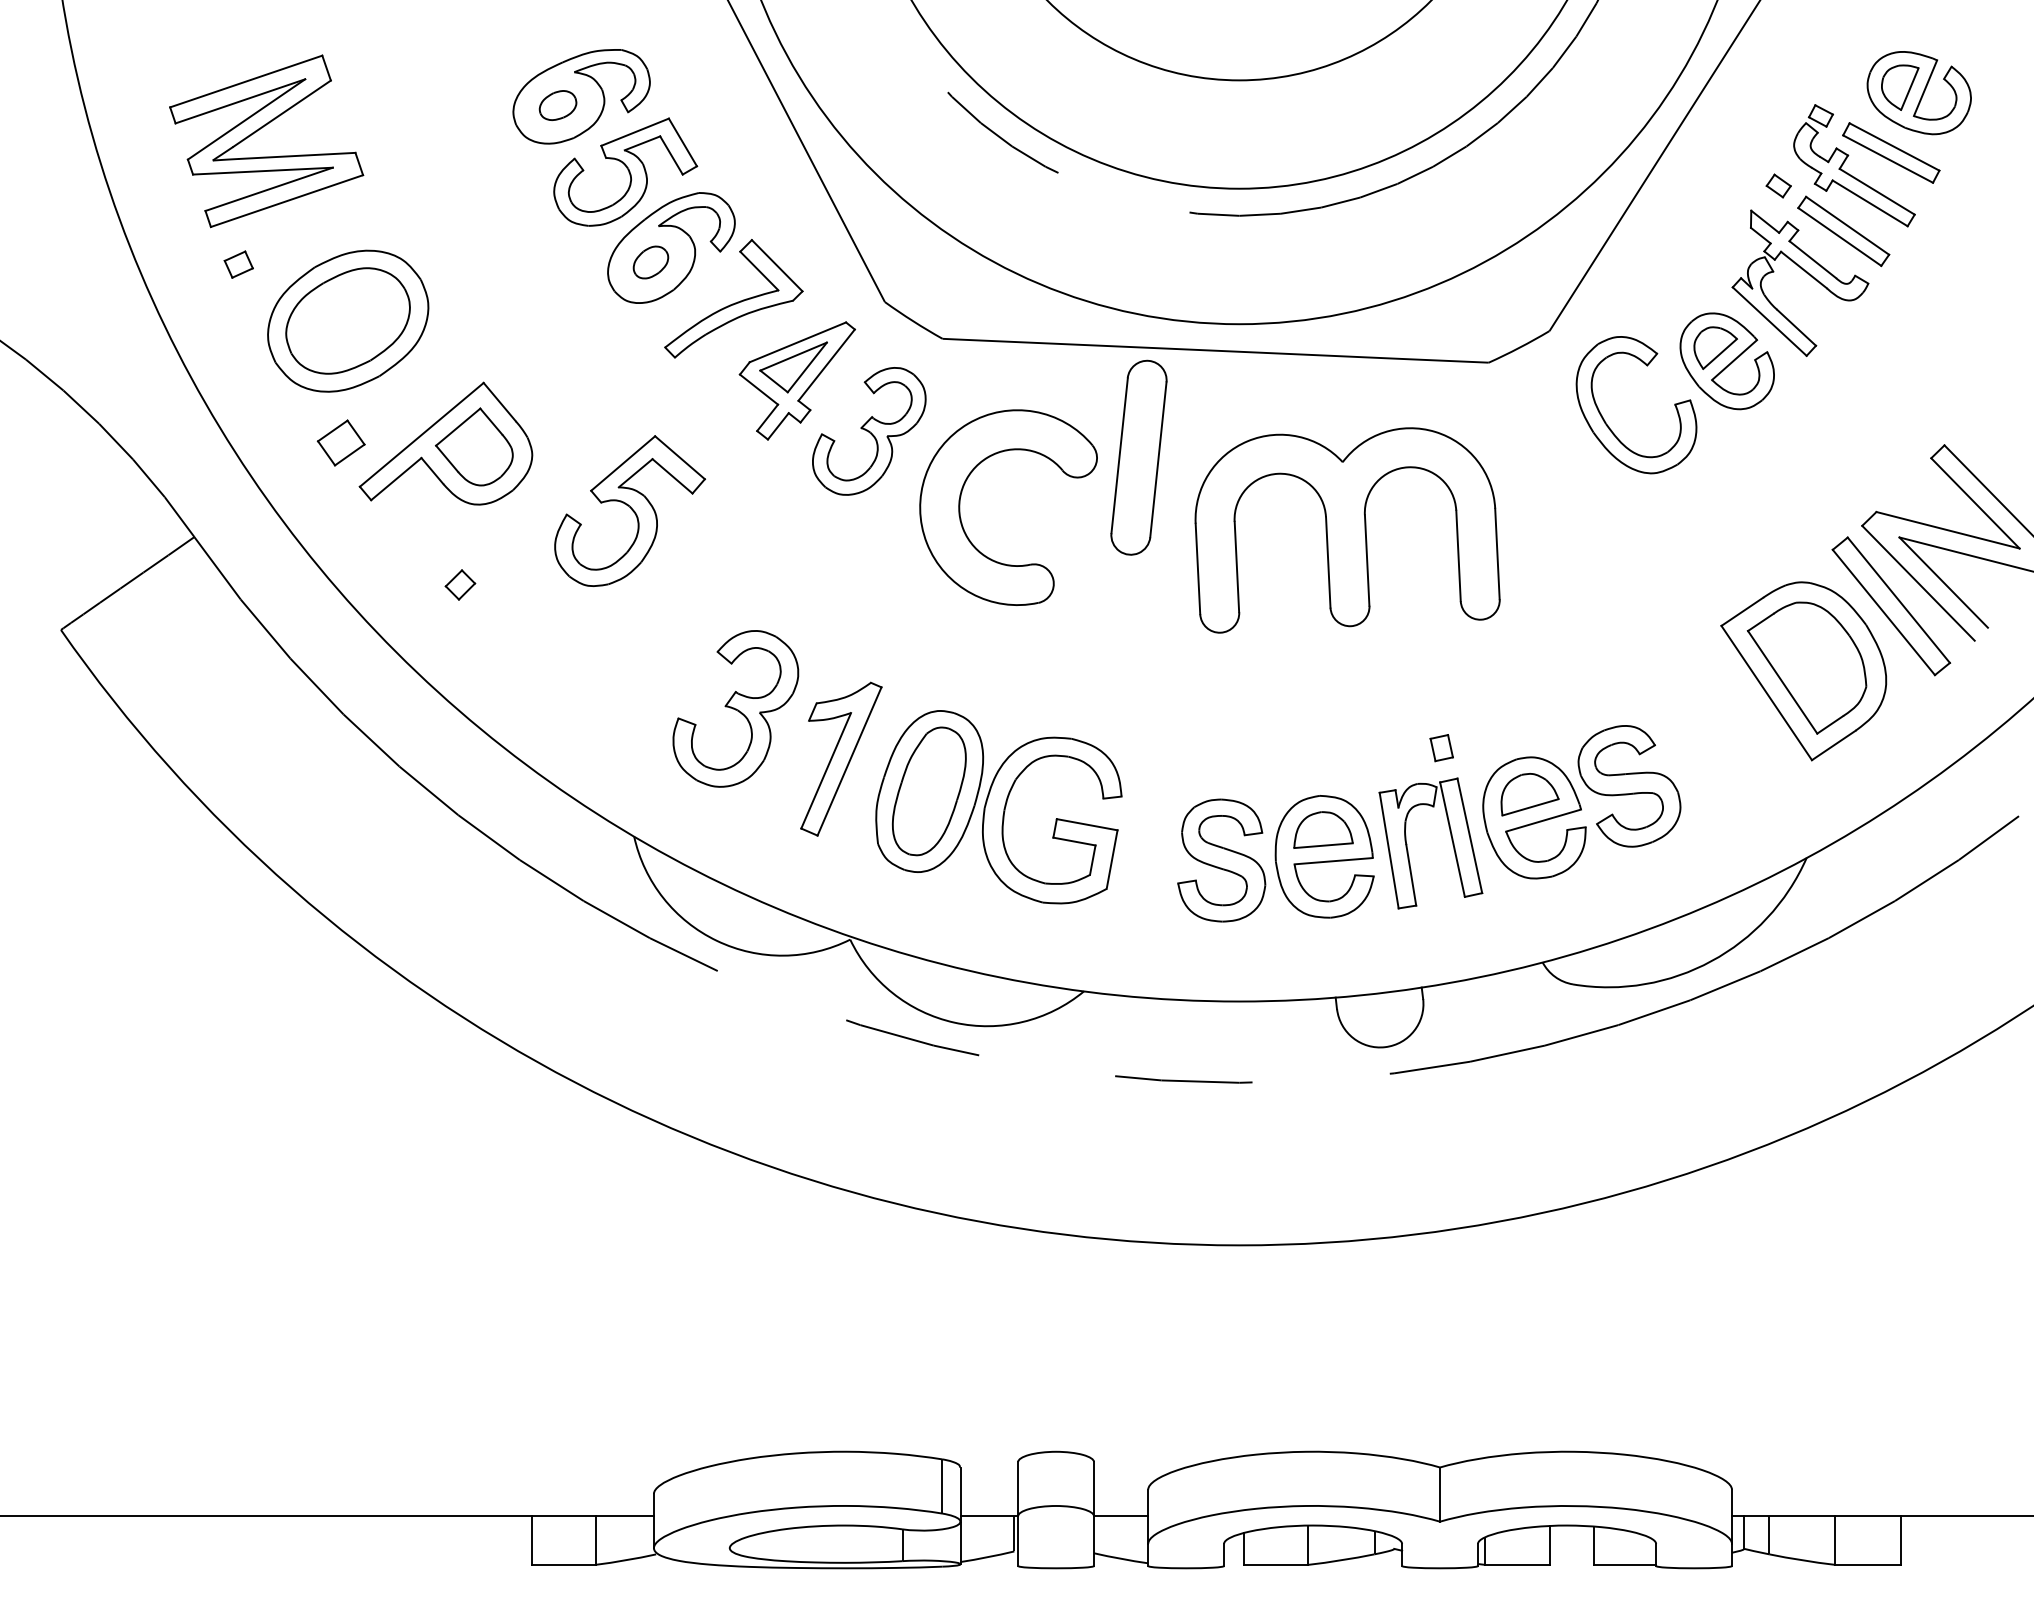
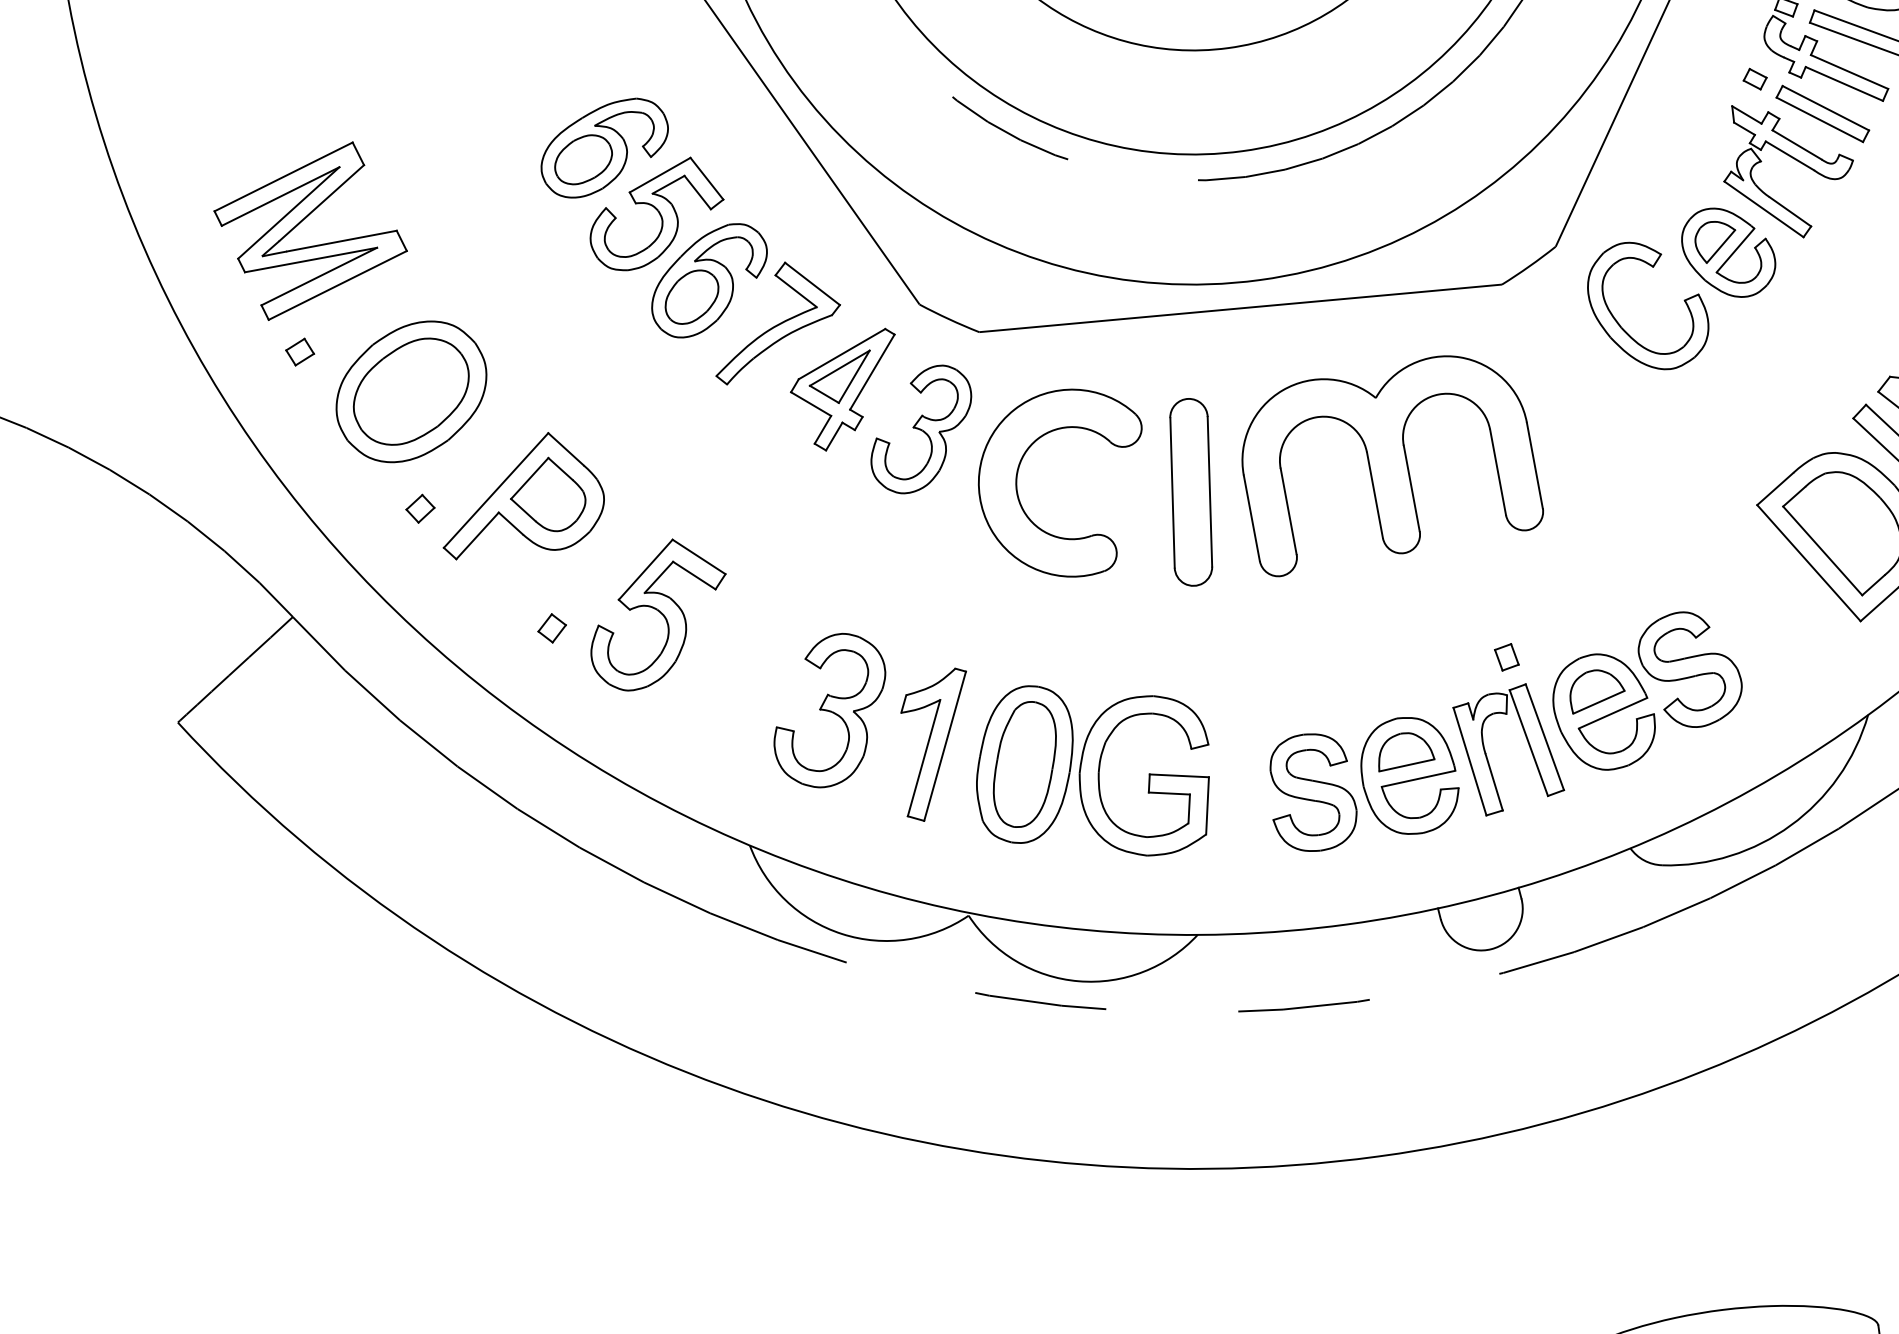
part: (557, 105) -> (582, 159), size x1.67
part: (650, 262) -> (691, 297), size x1.67
part: (340, 443) -> (419, 509), size x0.62
part: (1138, 457) -> (1190, 492), moved
part: (629, 510) -> (657, 613), moved

